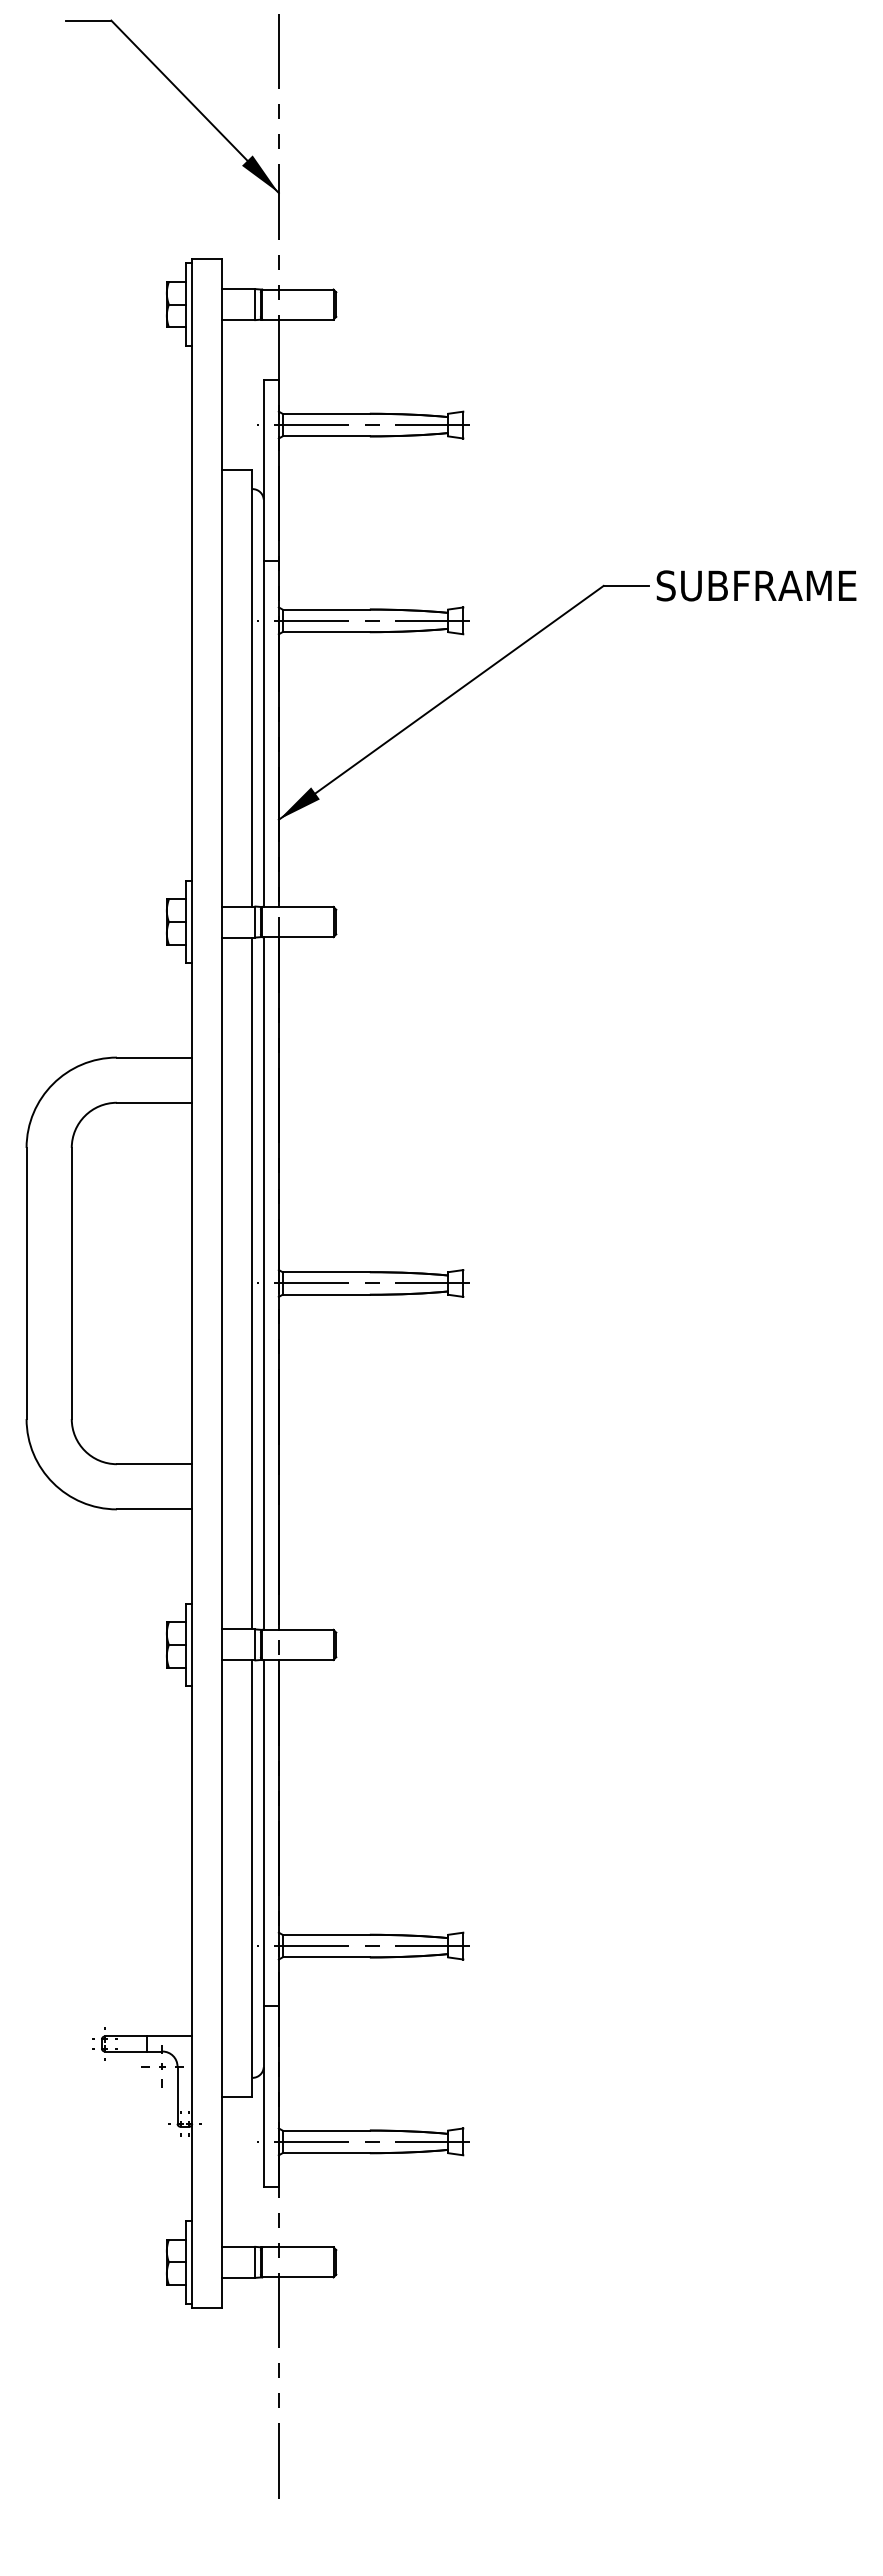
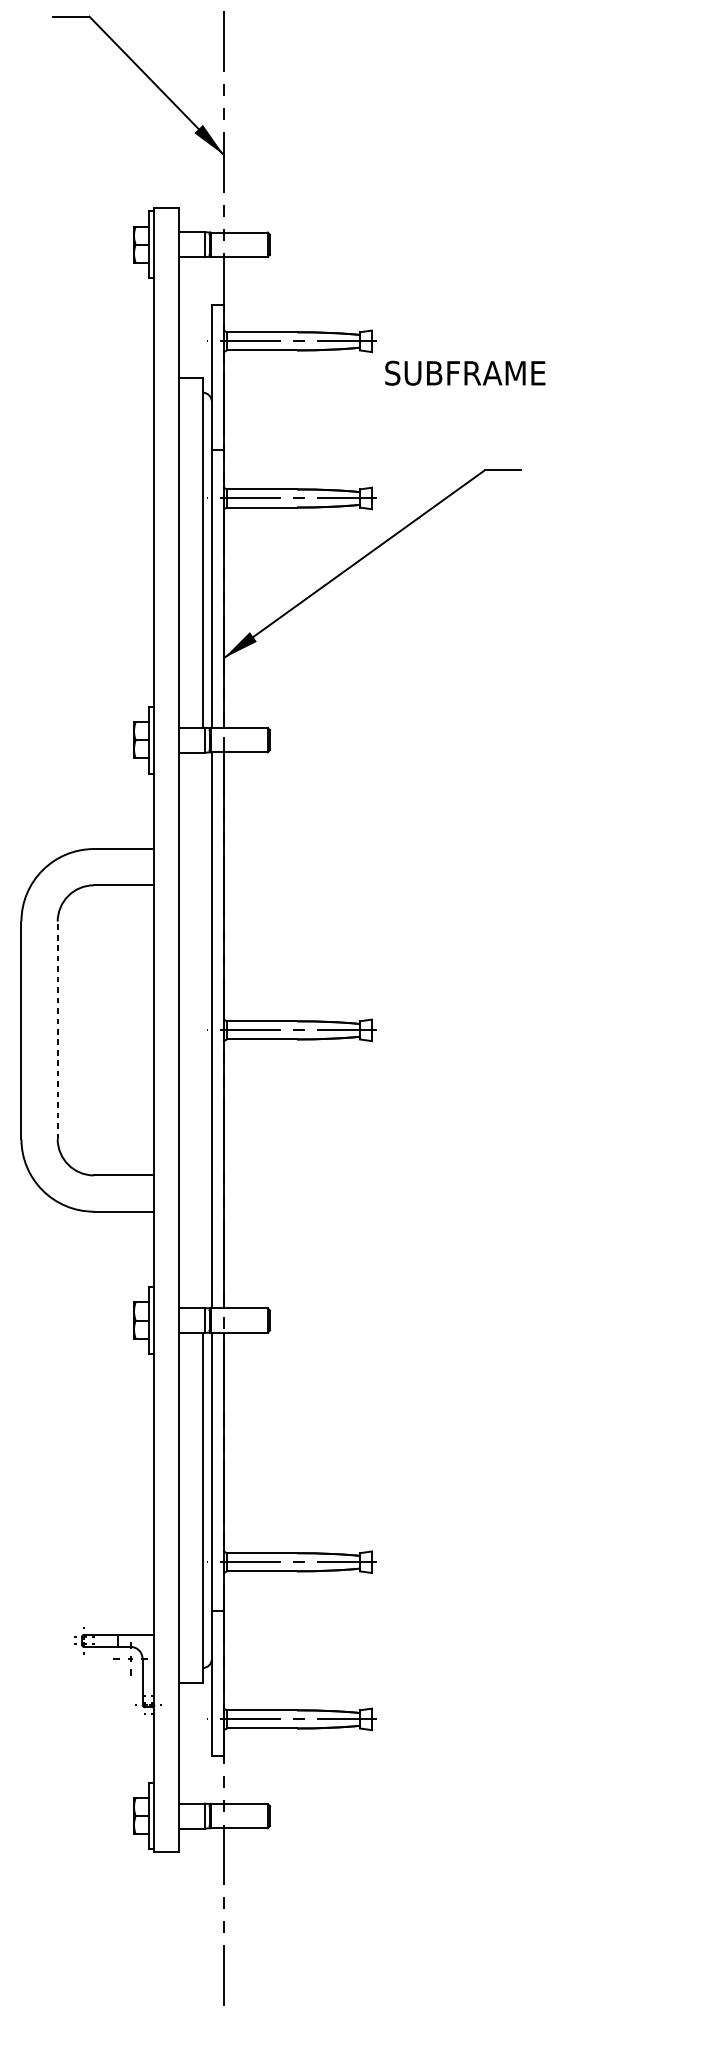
text: (756, 585) -> (465, 372), moved
line: (71, 1283) -> (57, 1030), solid -> dashed
line: (252, 1283) -> (202, 1030), removed

